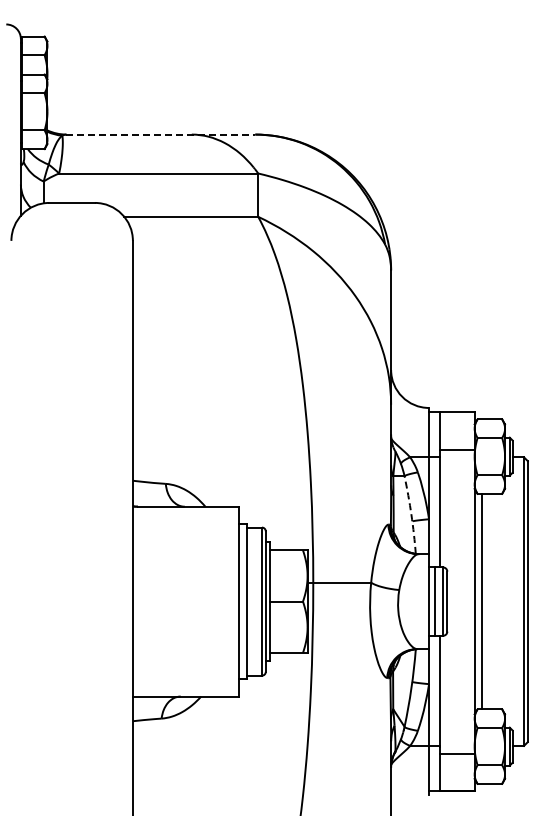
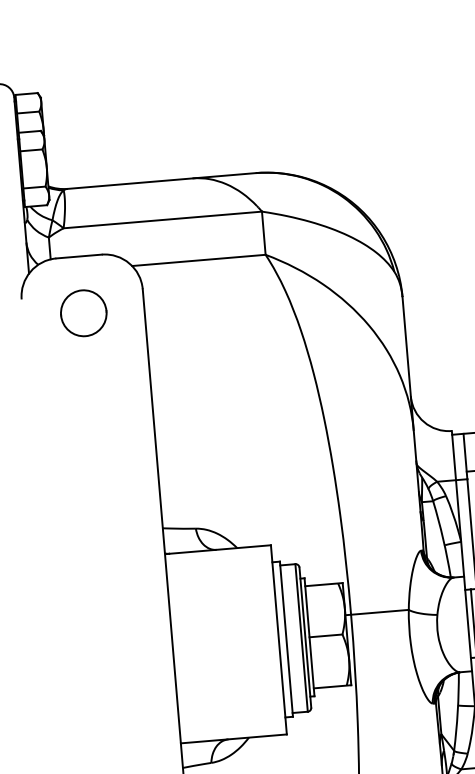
line: (161, 134) -> (162, 180), dashed -> solid
part: (71, 259) -> (83, 312), added
arc: (411, 514) -> (443, 538), dashed -> solid

